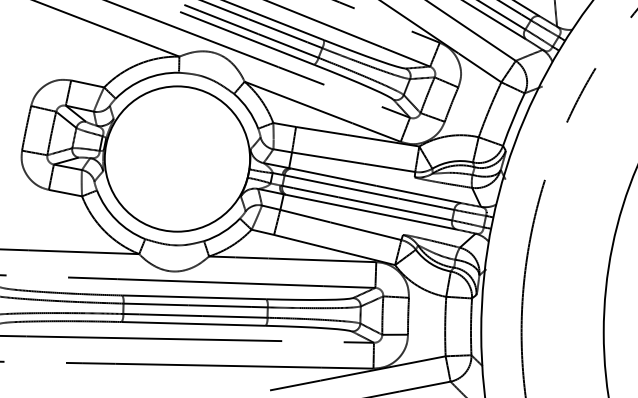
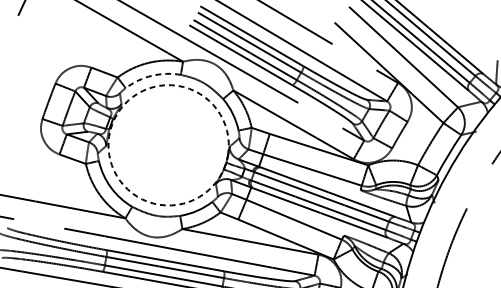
arc: (144, 79) -> (151, 76), solid -> dashed
circle: (177, 158) -> (168, 144), solid -> dashed

